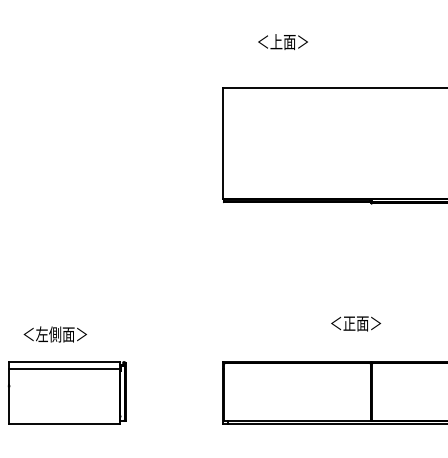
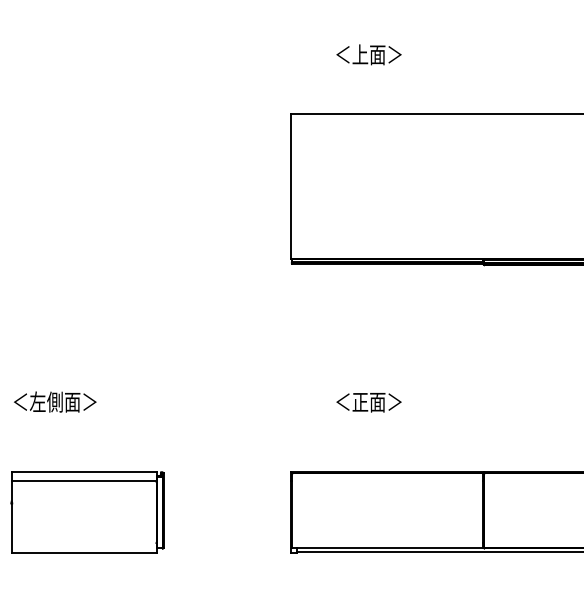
text: (356, 323) -> (369, 402), moved
text: (54, 334) -> (54, 402), moved

